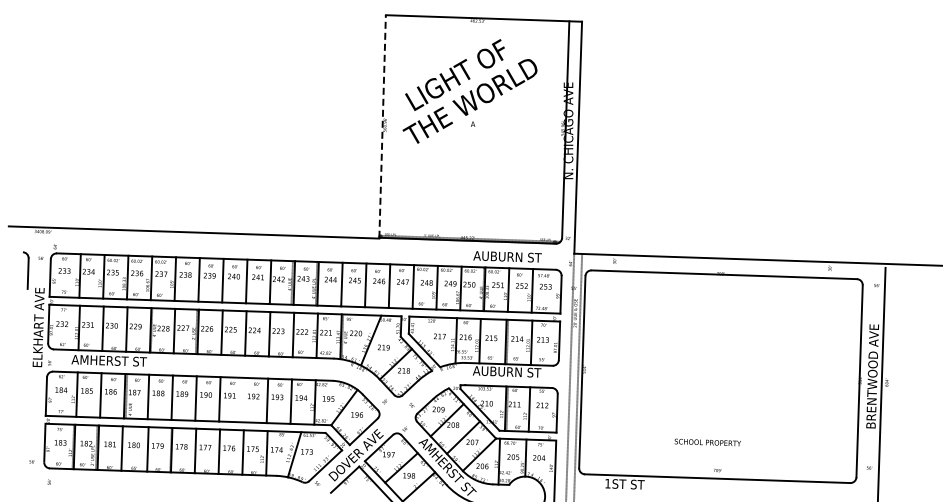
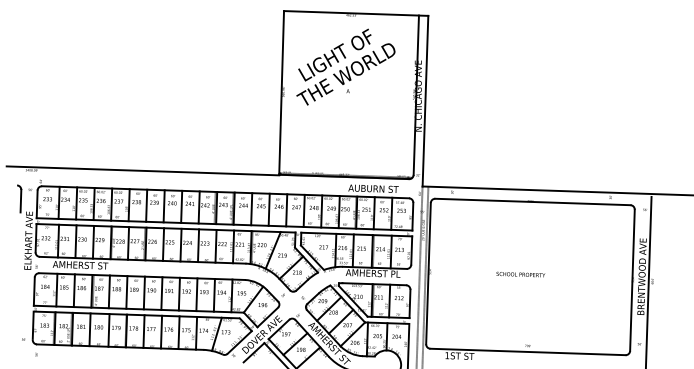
line: (382, 125) -> (281, 92), dashed -> solid
text: (506, 371) -> (372, 273), AUBURN ST -> AMHERST PL
line: (243, 399) -> (179, 293), added
text: (707, 442) -> (520, 274), moved

